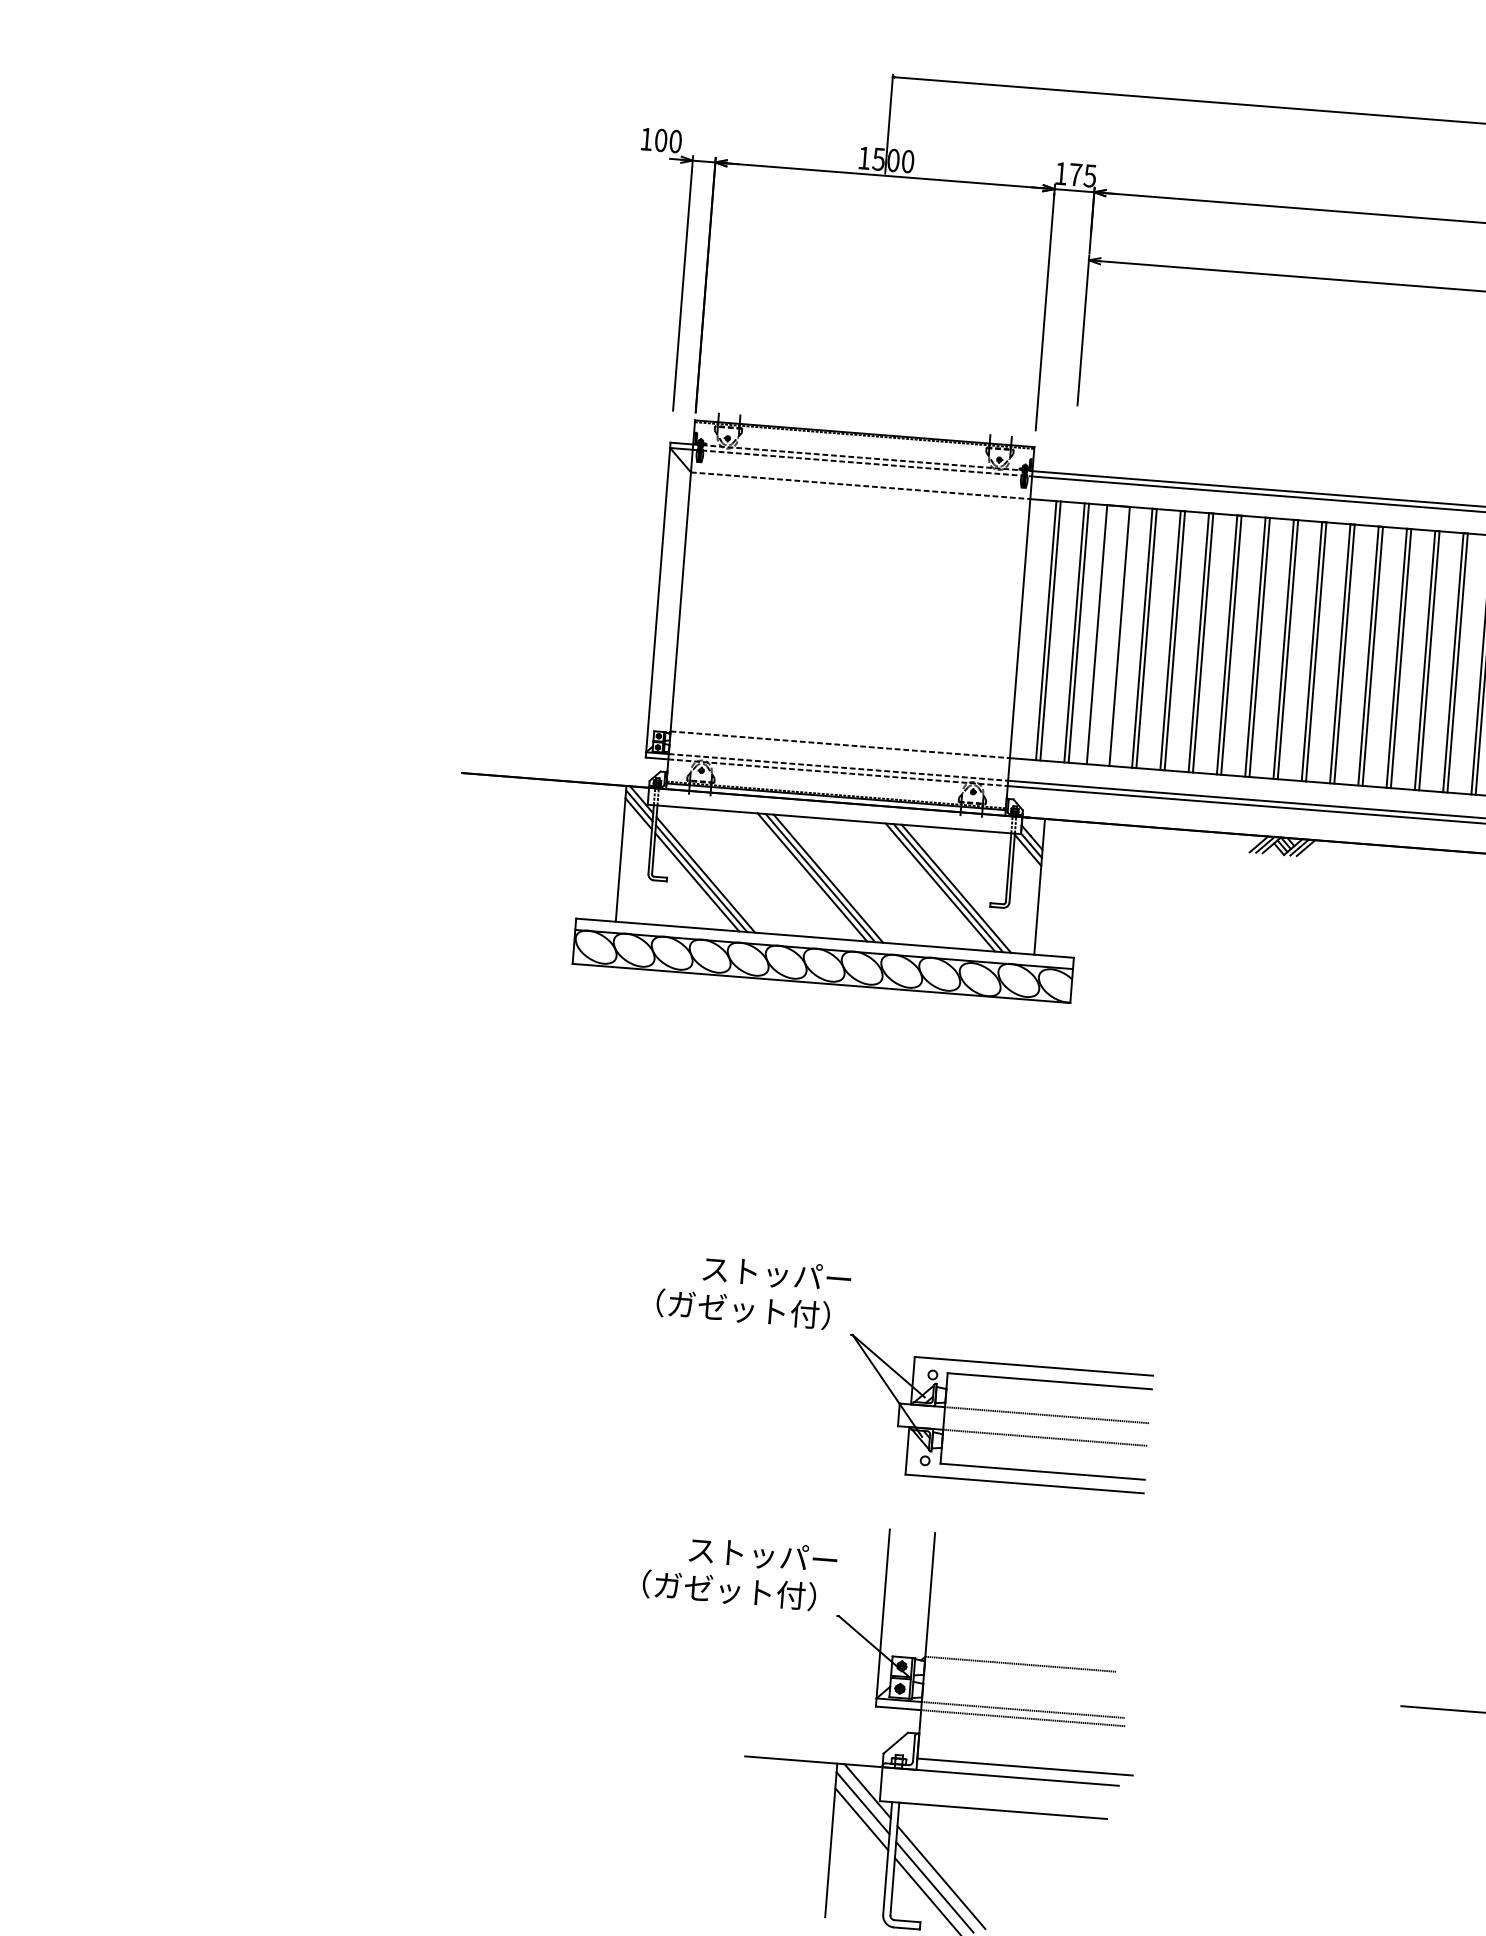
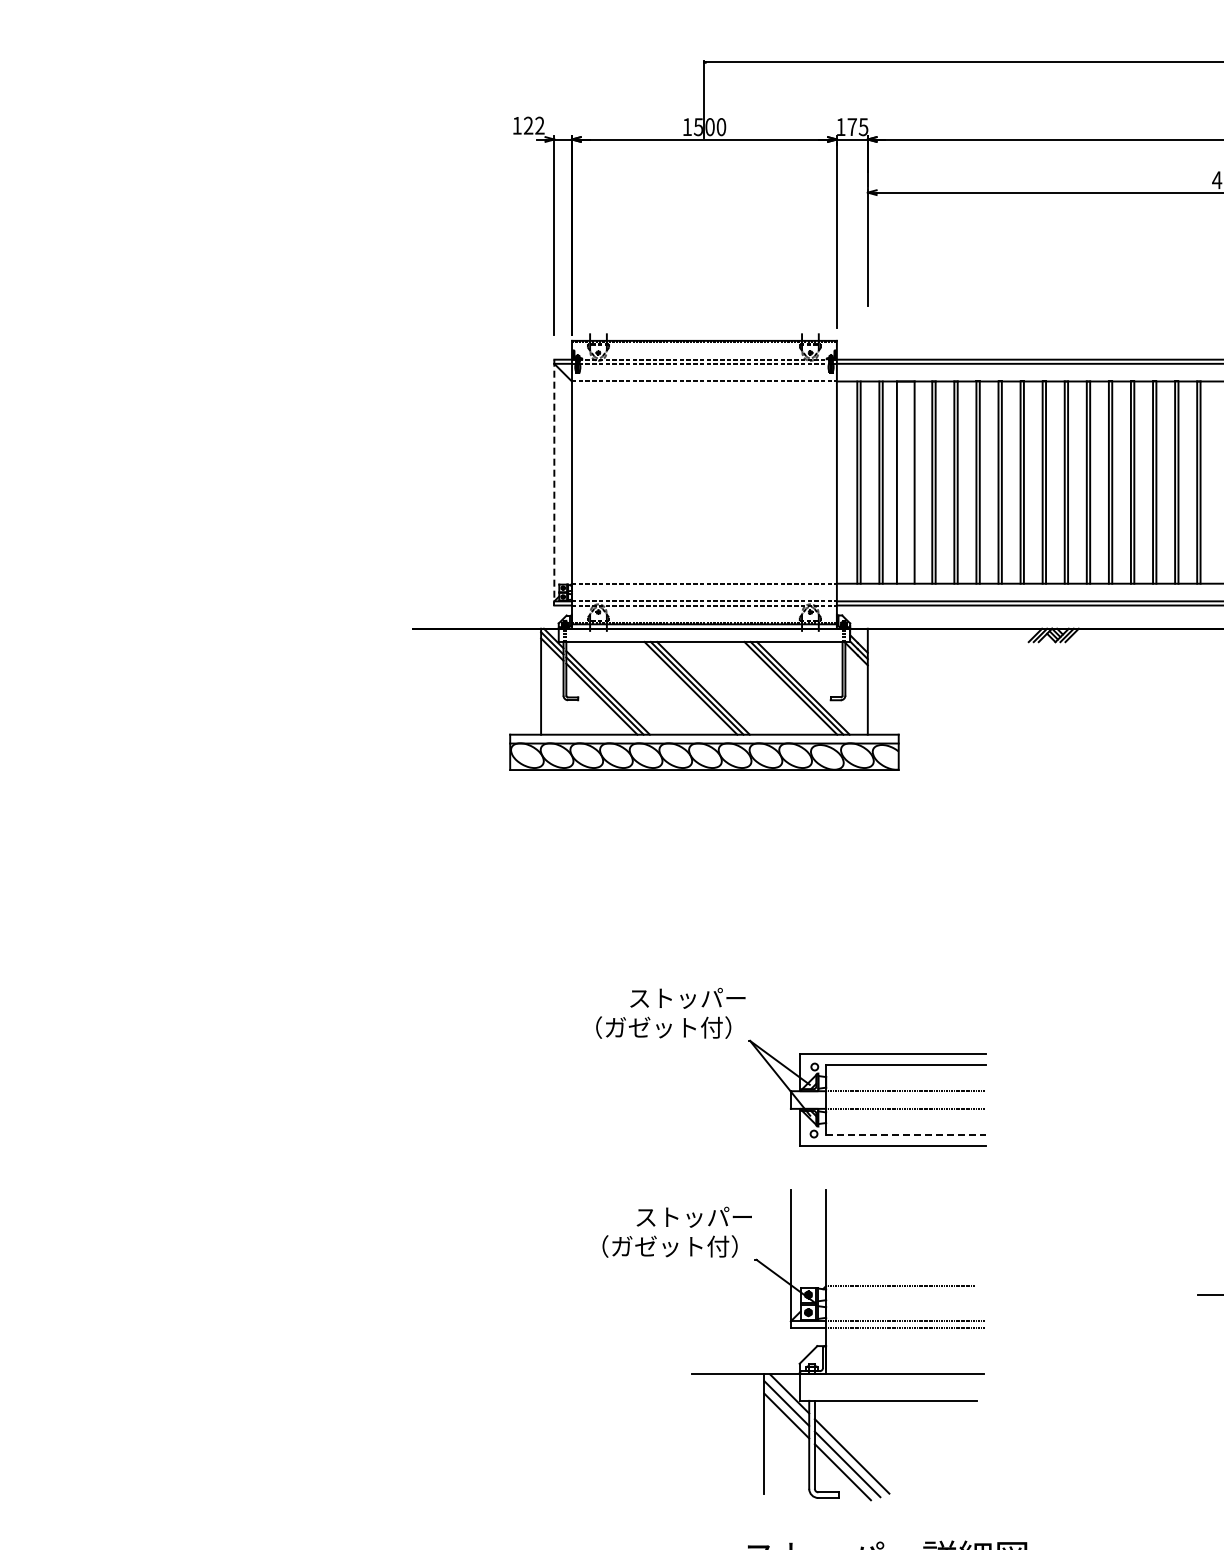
text: (667, 140) -> (533, 125), 100 -> 122
line: (658, 600) -> (554, 482), solid -> dashed
line: (1042, 1471) -> (905, 1135), solid -> dashed
line: (1025, 1766) -> (910, 1365), removed

